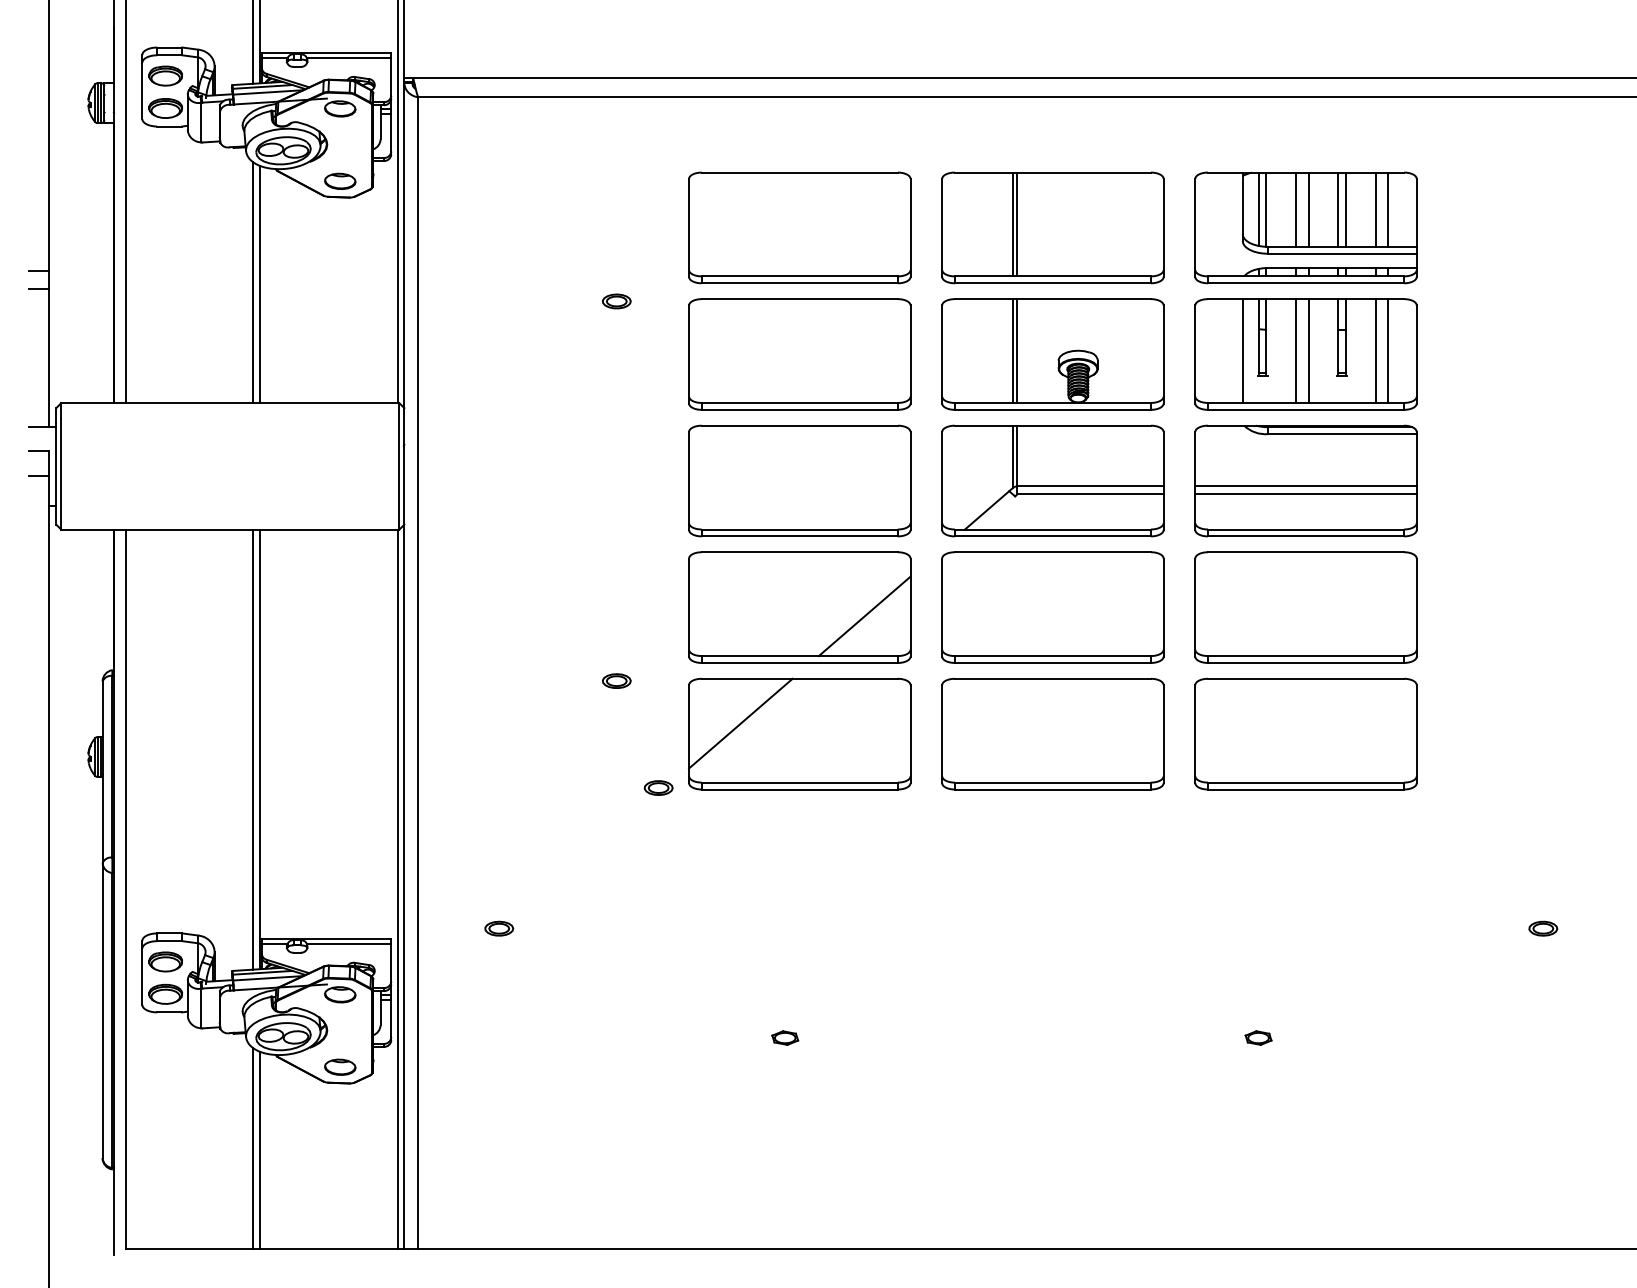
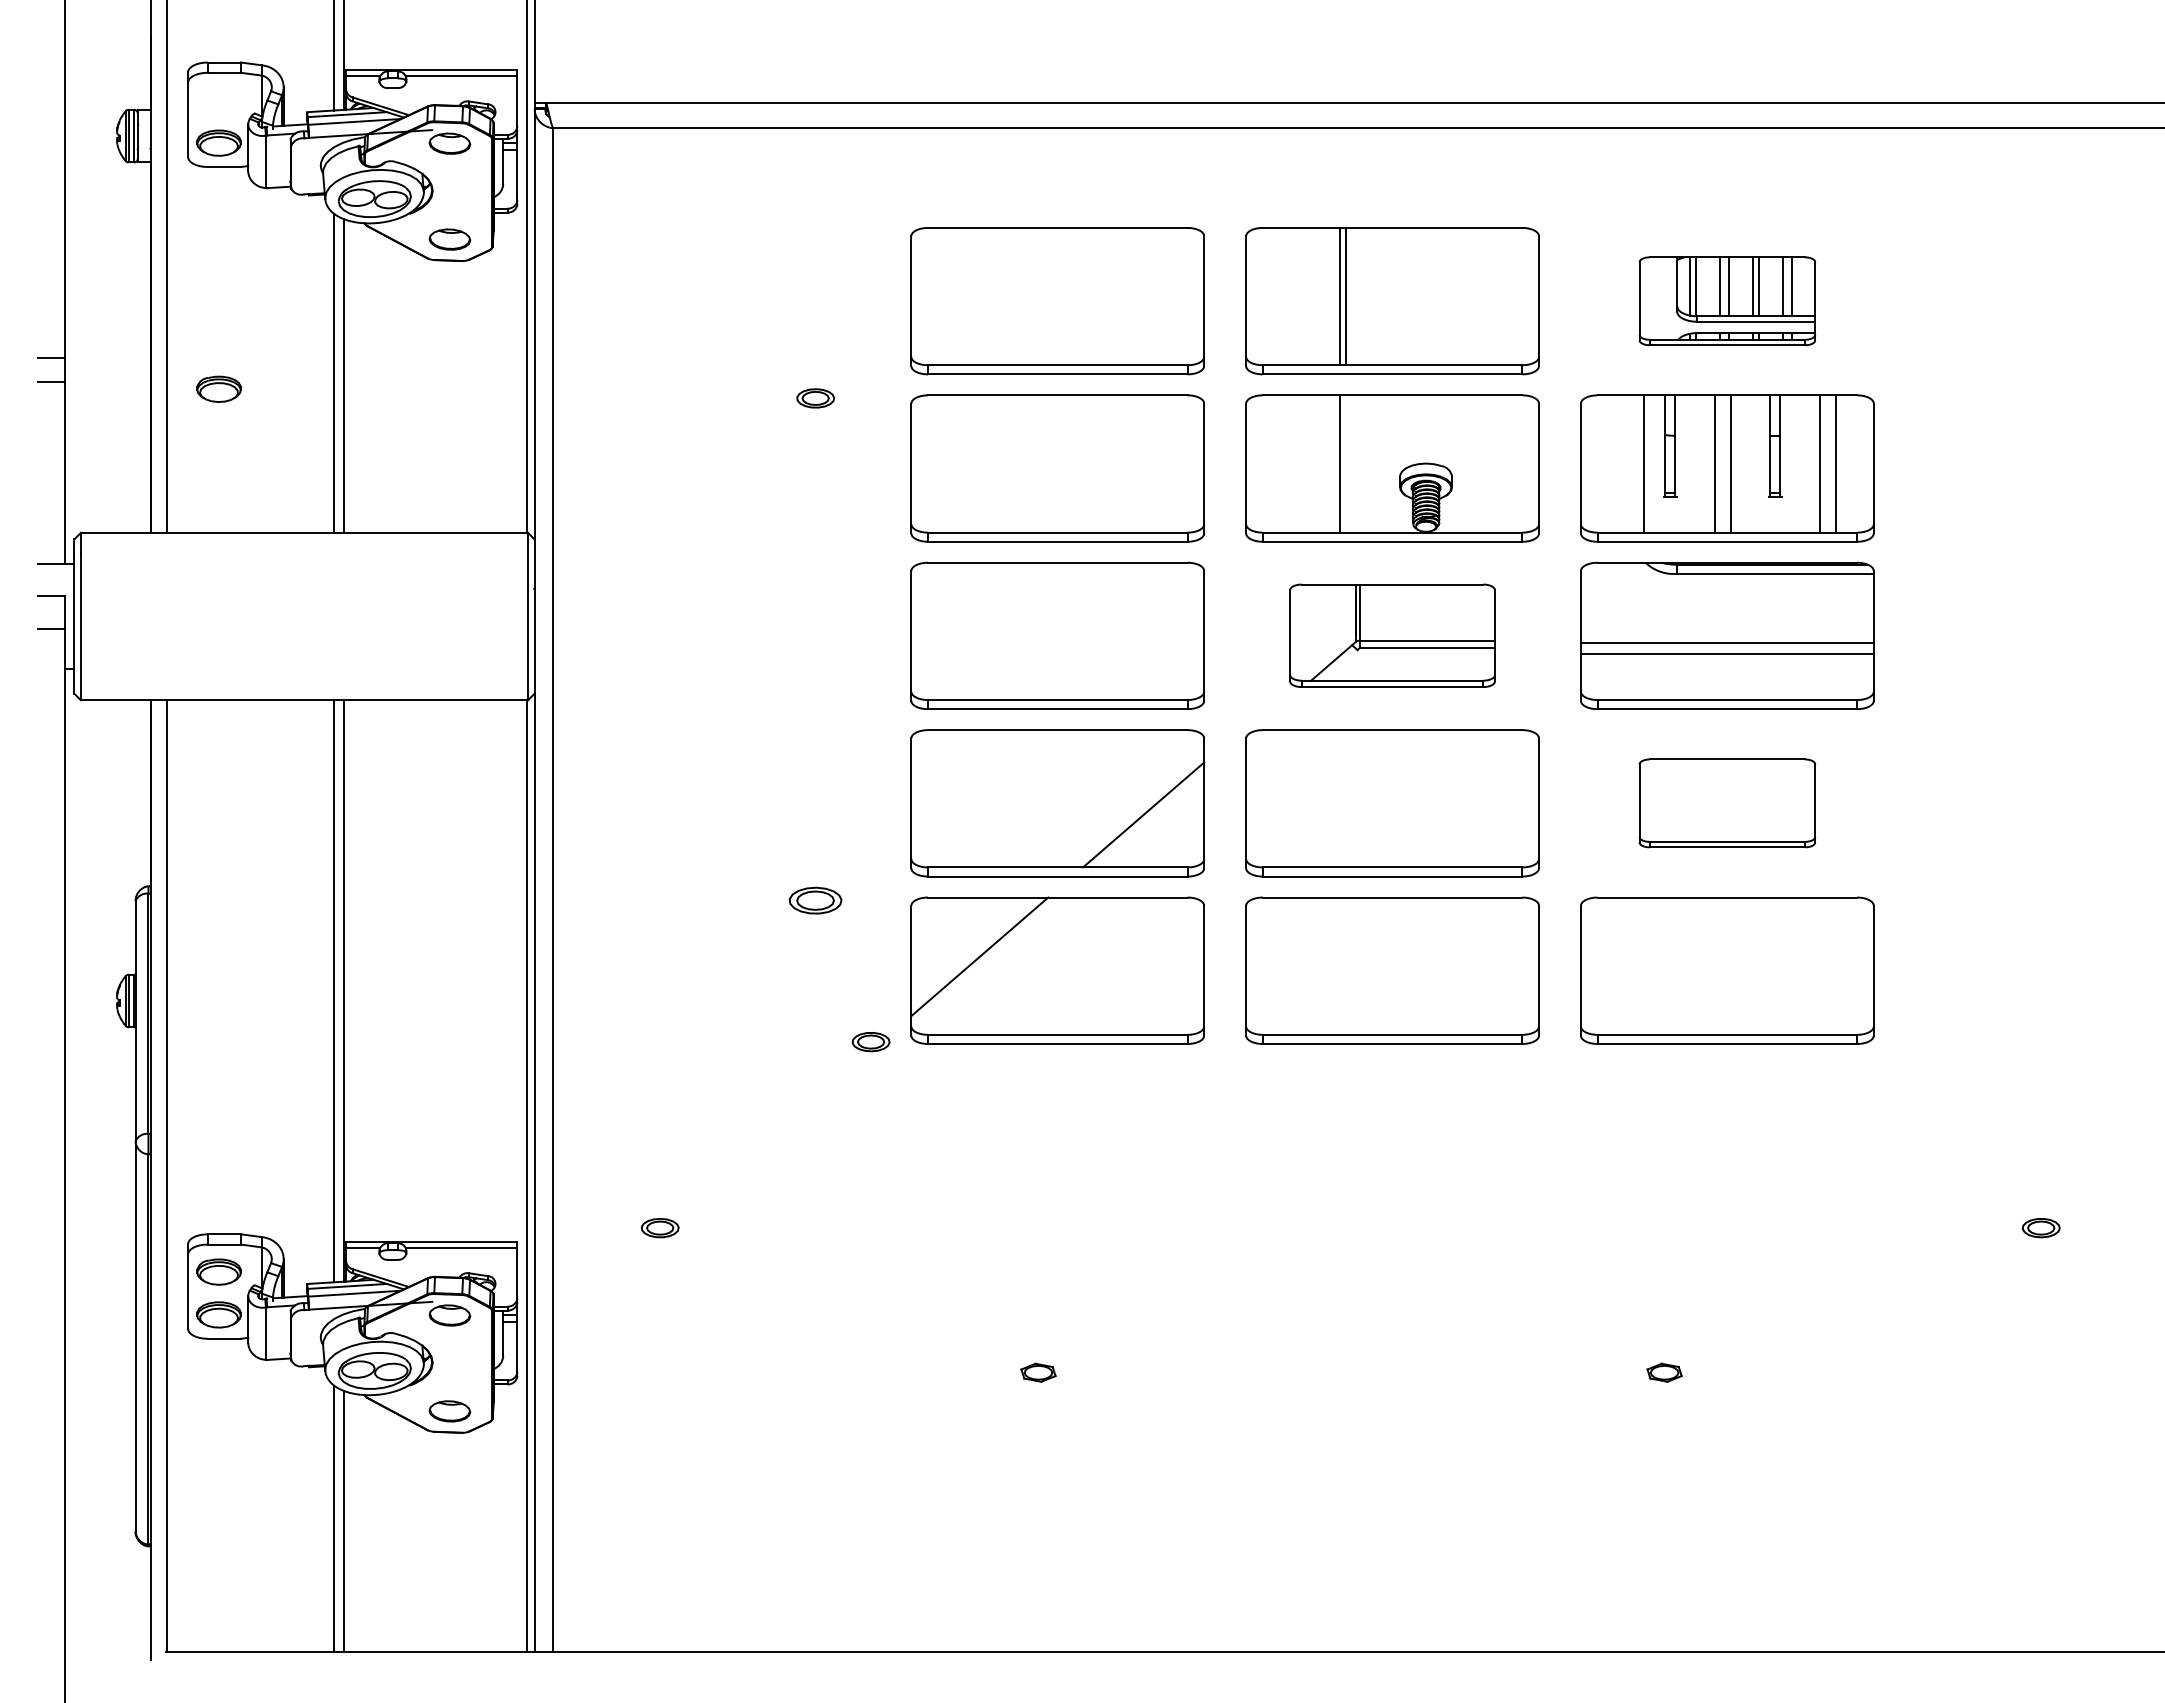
part: (165, 75) -> (218, 388), moved
part: (1306, 228) -> (1727, 301), size x0.6
line: (1017, 350) -> (1345, 463), removed
part: (1052, 480) -> (1392, 635), size x0.7
part: (1306, 607) -> (1727, 803), size x0.6
part: (616, 681) -> (815, 900), size x1.4

